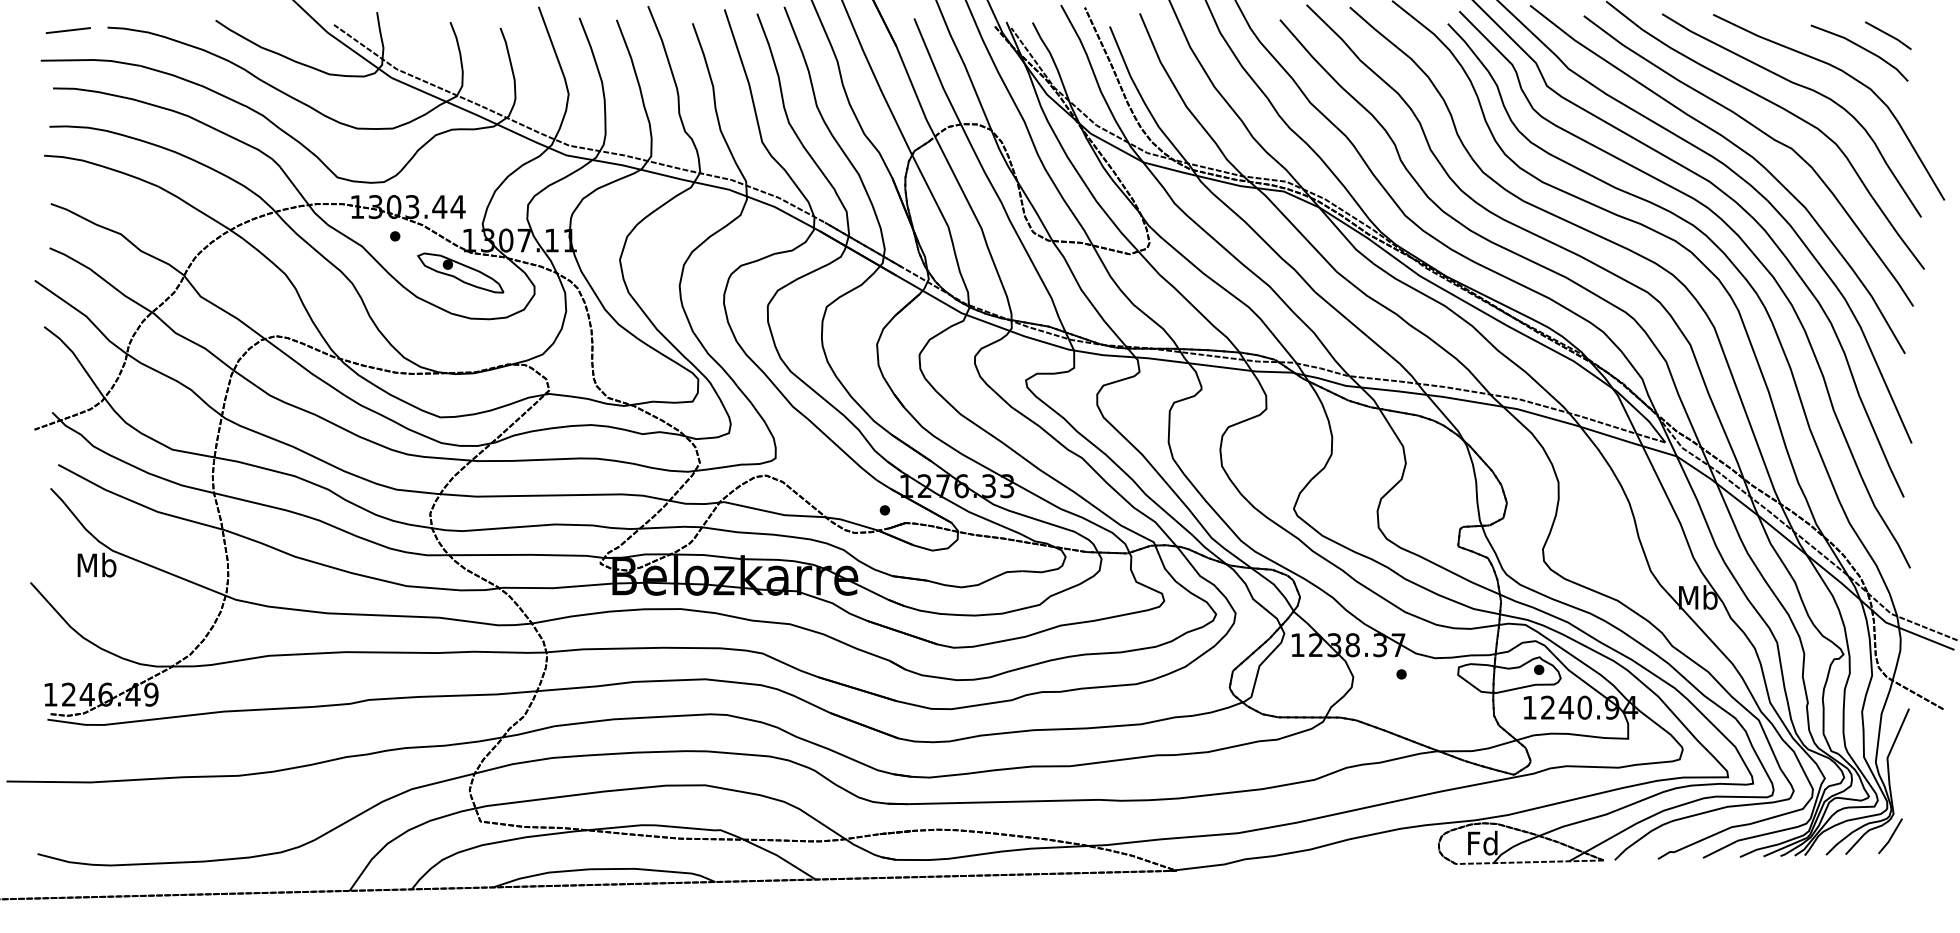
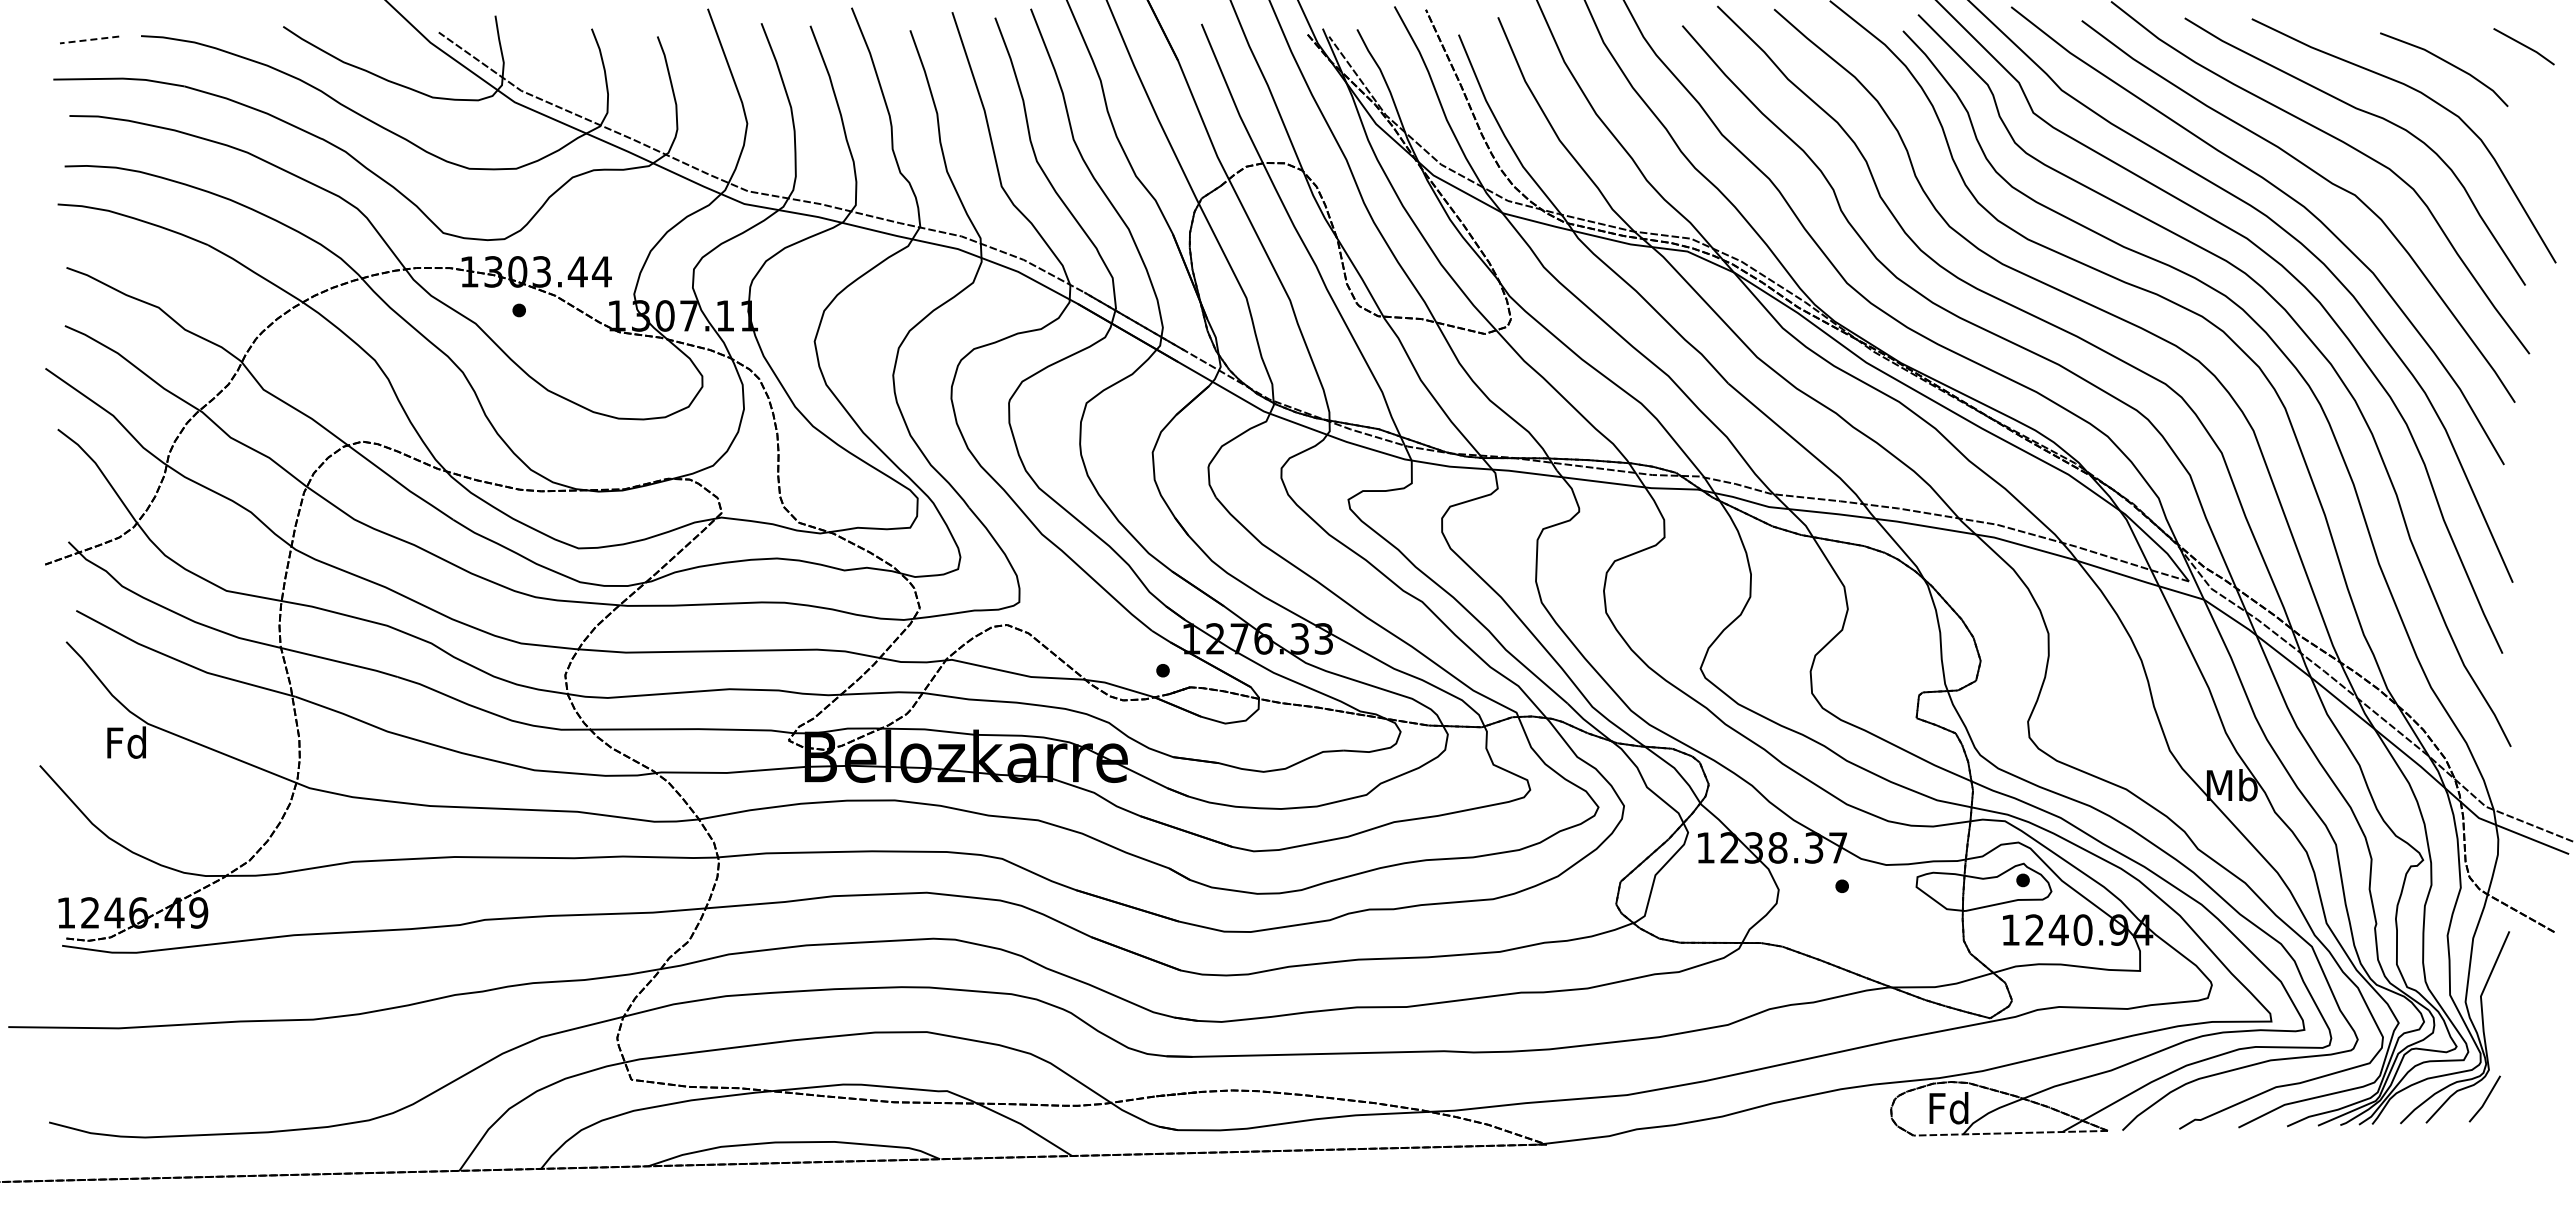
line: (68, 30) -> (89, 39), solid -> dashed
line: (1887, 35) -> (2523, 46), moved
part: (460, 272) -> (605, 358), removed
text: (97, 565) -> (127, 742), Mb -> Fd

